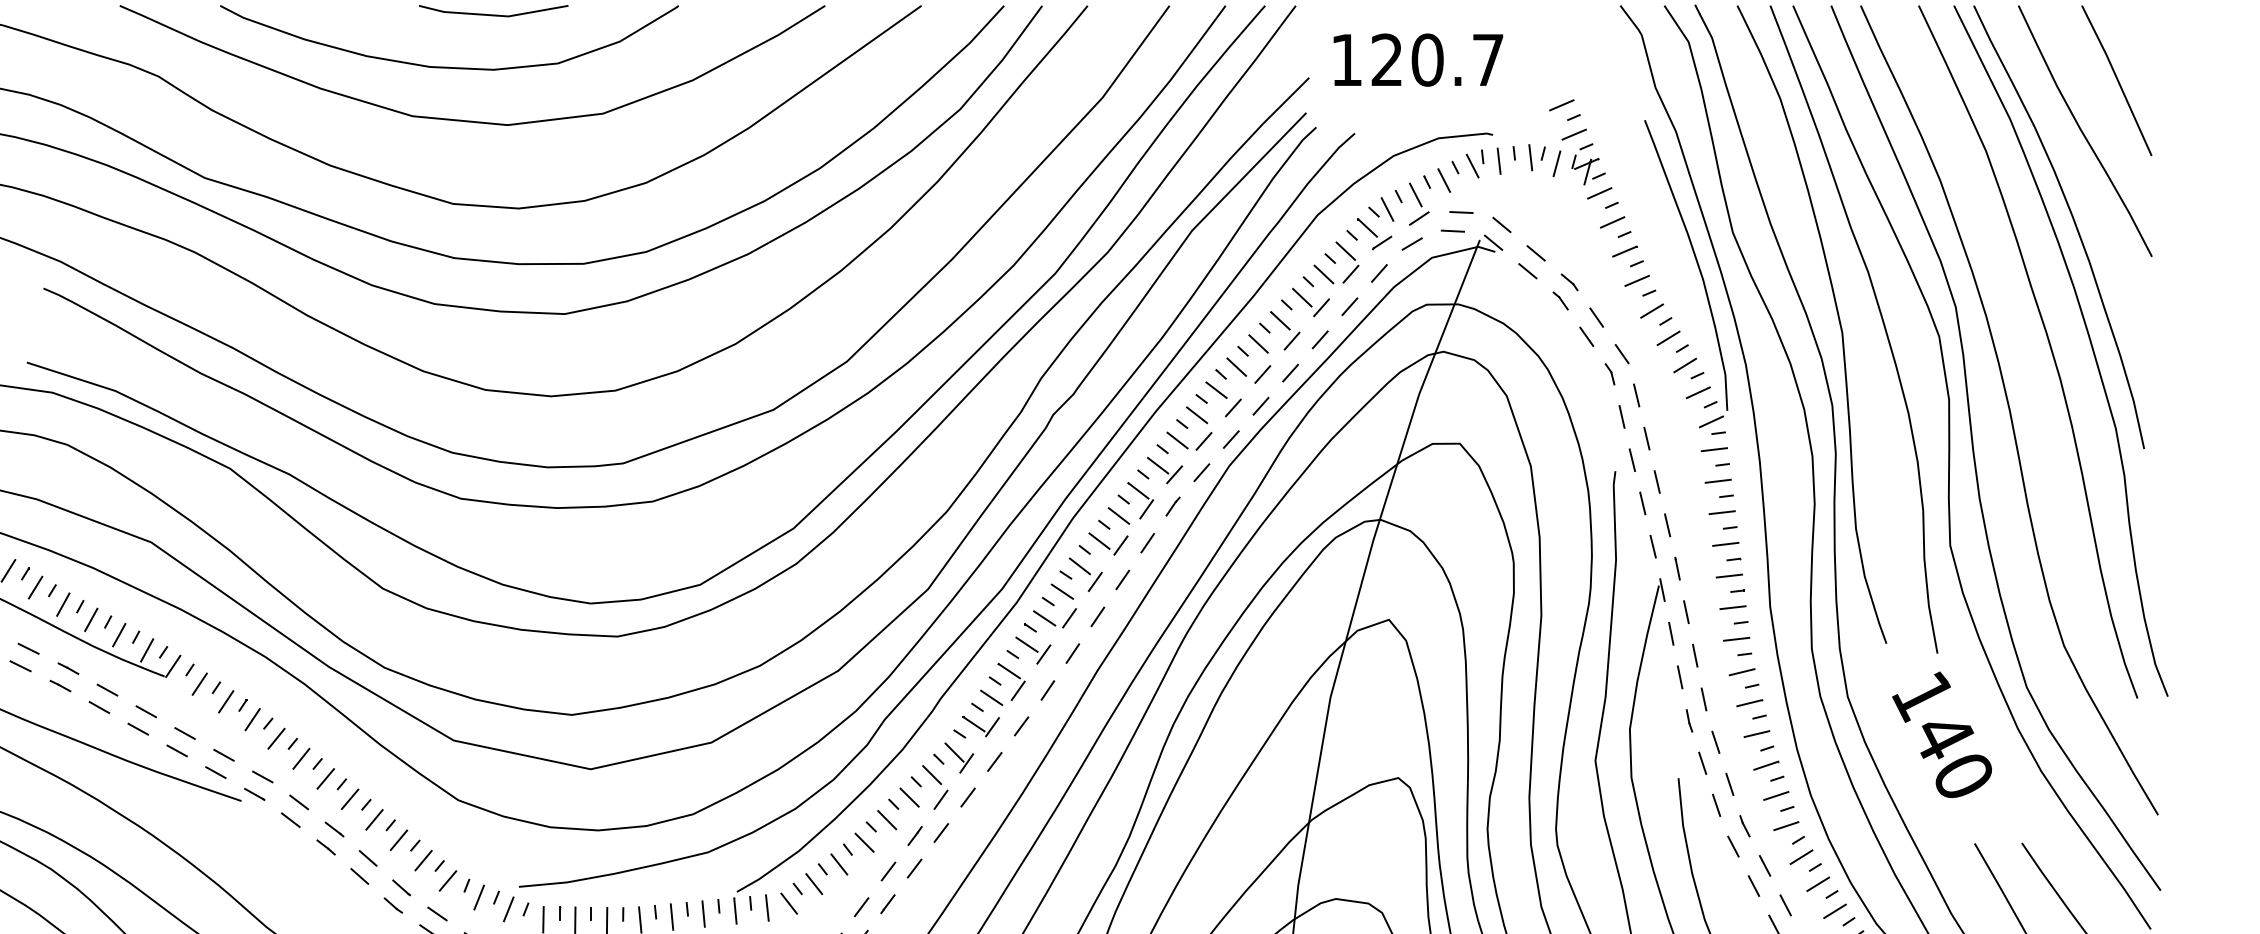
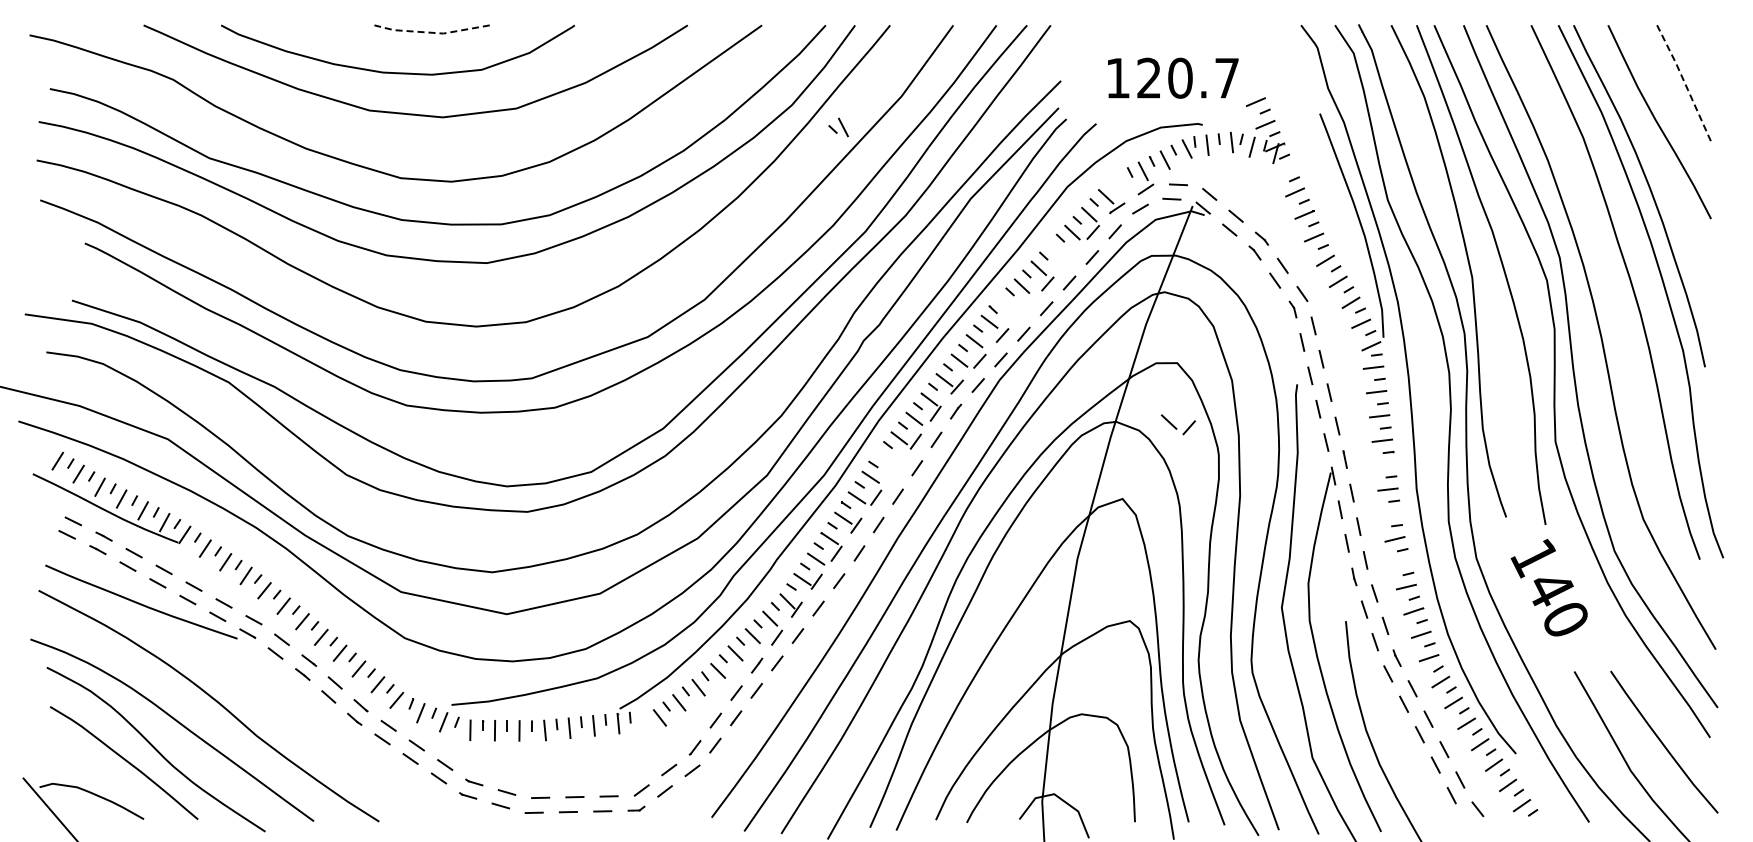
line: (494, 15) -> (432, 32), solid -> dashed
text: (1418, 59) -> (1173, 77), moved
line: (2117, 79) -> (1684, 82), solid -> dashed
line: (1600, 192) -> (1285, 169), removed
part: (1381, 209) -> (838, 127), moved
part: (1311, 301) -> (1062, 253), removed
part: (1247, 370) -> (1177, 424), moved
part: (1085, 573) -> (888, 463), removed
line: (1728, 576) -> (1384, 465), removed
line: (1736, 638) -> (1390, 513), removed
line: (1749, 703) -> (1400, 563), removed
line: (767, 907) -> (643, 720), removed

